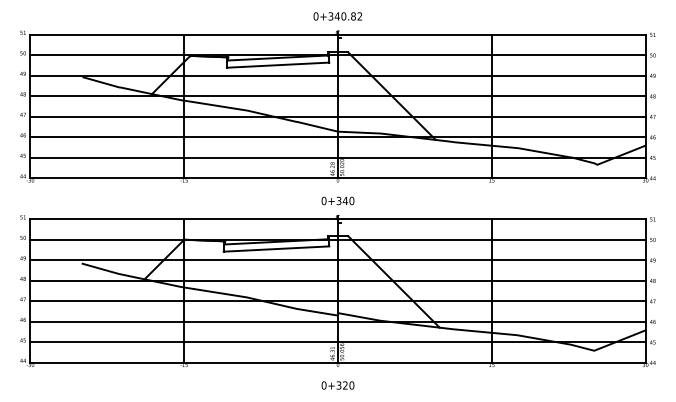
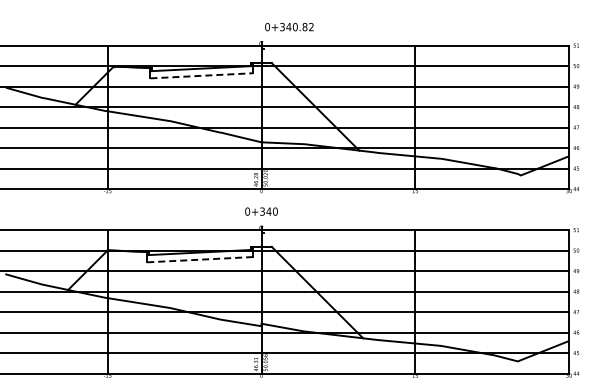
text: (337, 16) -> (289, 27), moved
line: (278, 65) -> (202, 76), solid -> dashed
line: (276, 249) -> (200, 260), solid -> dashed

